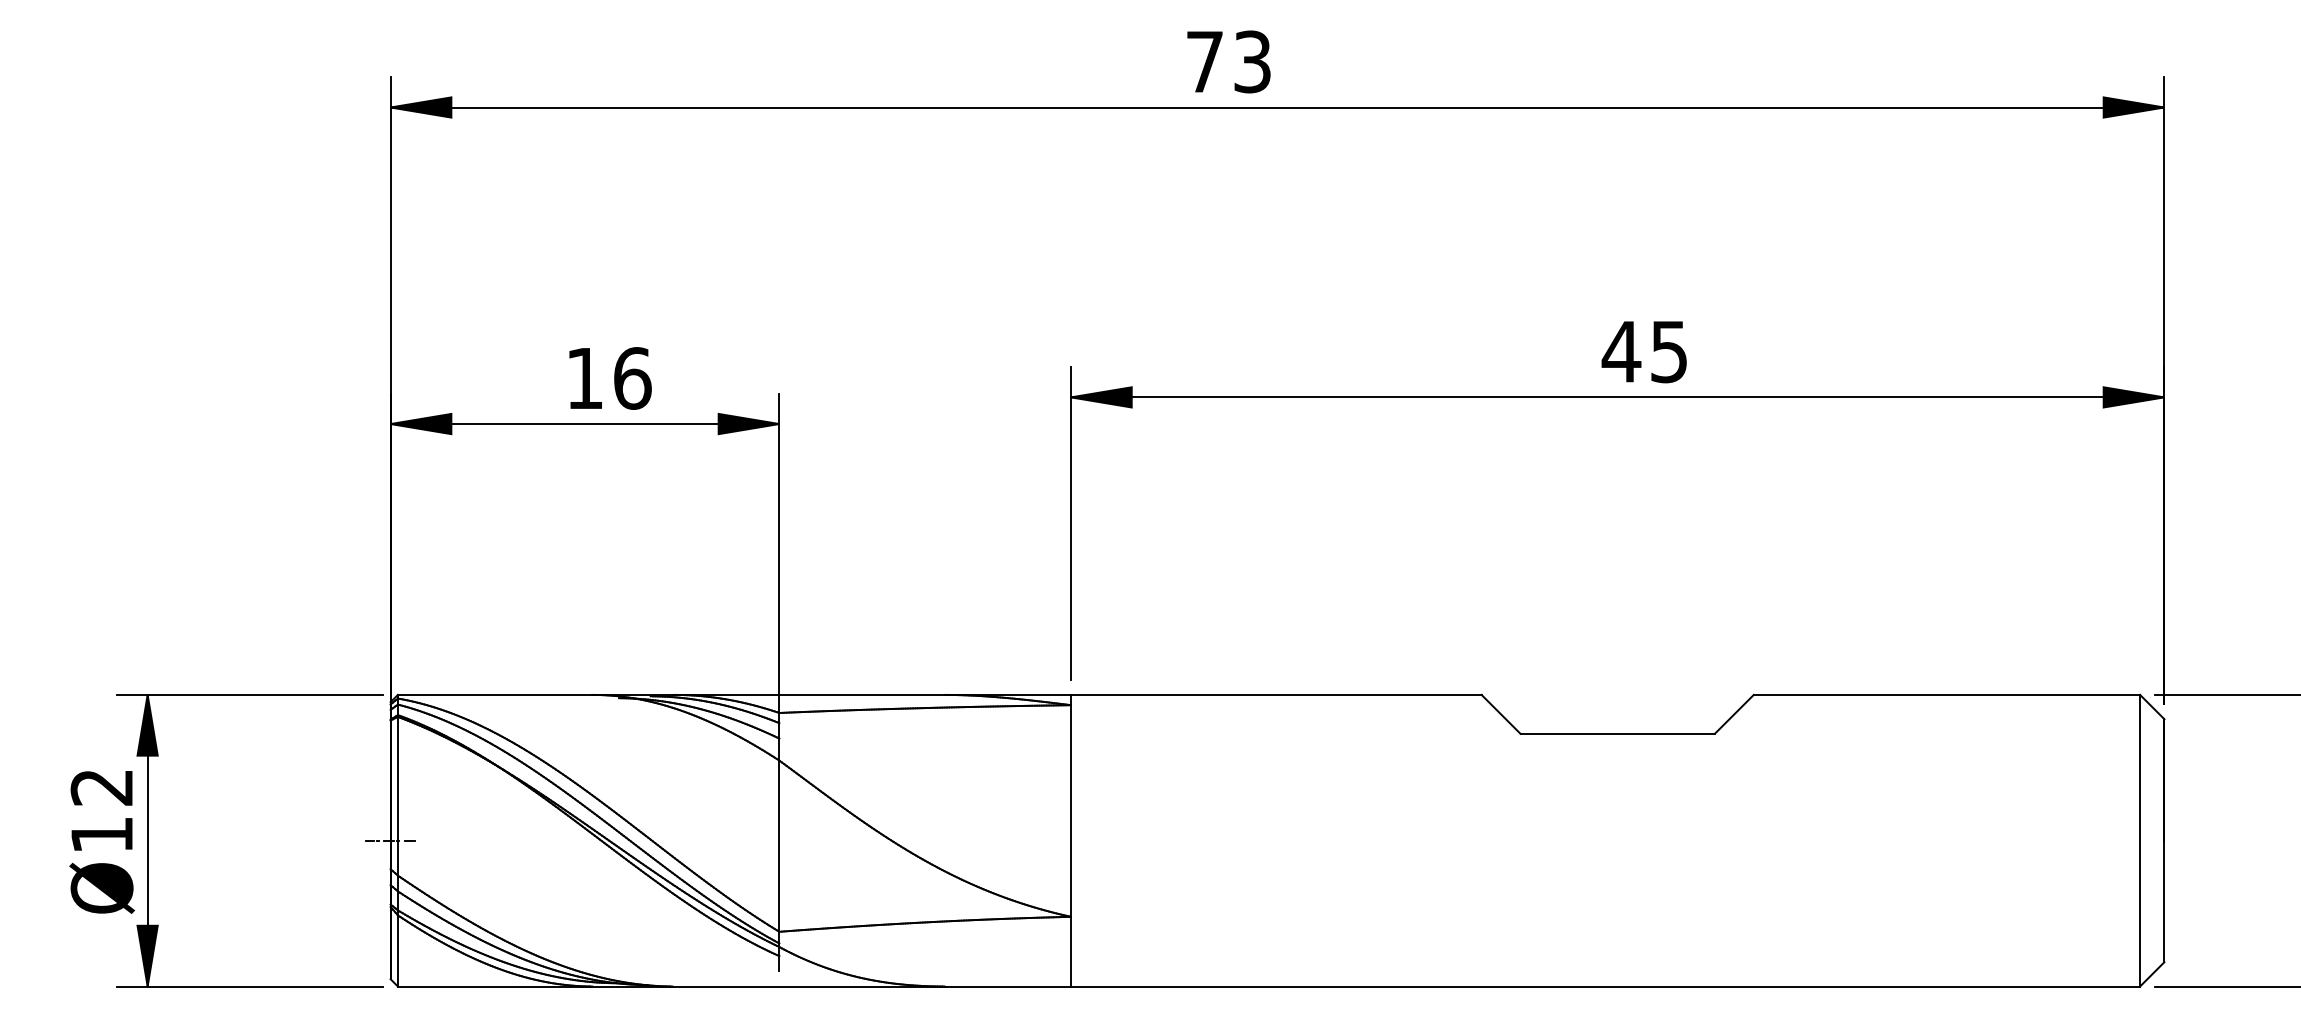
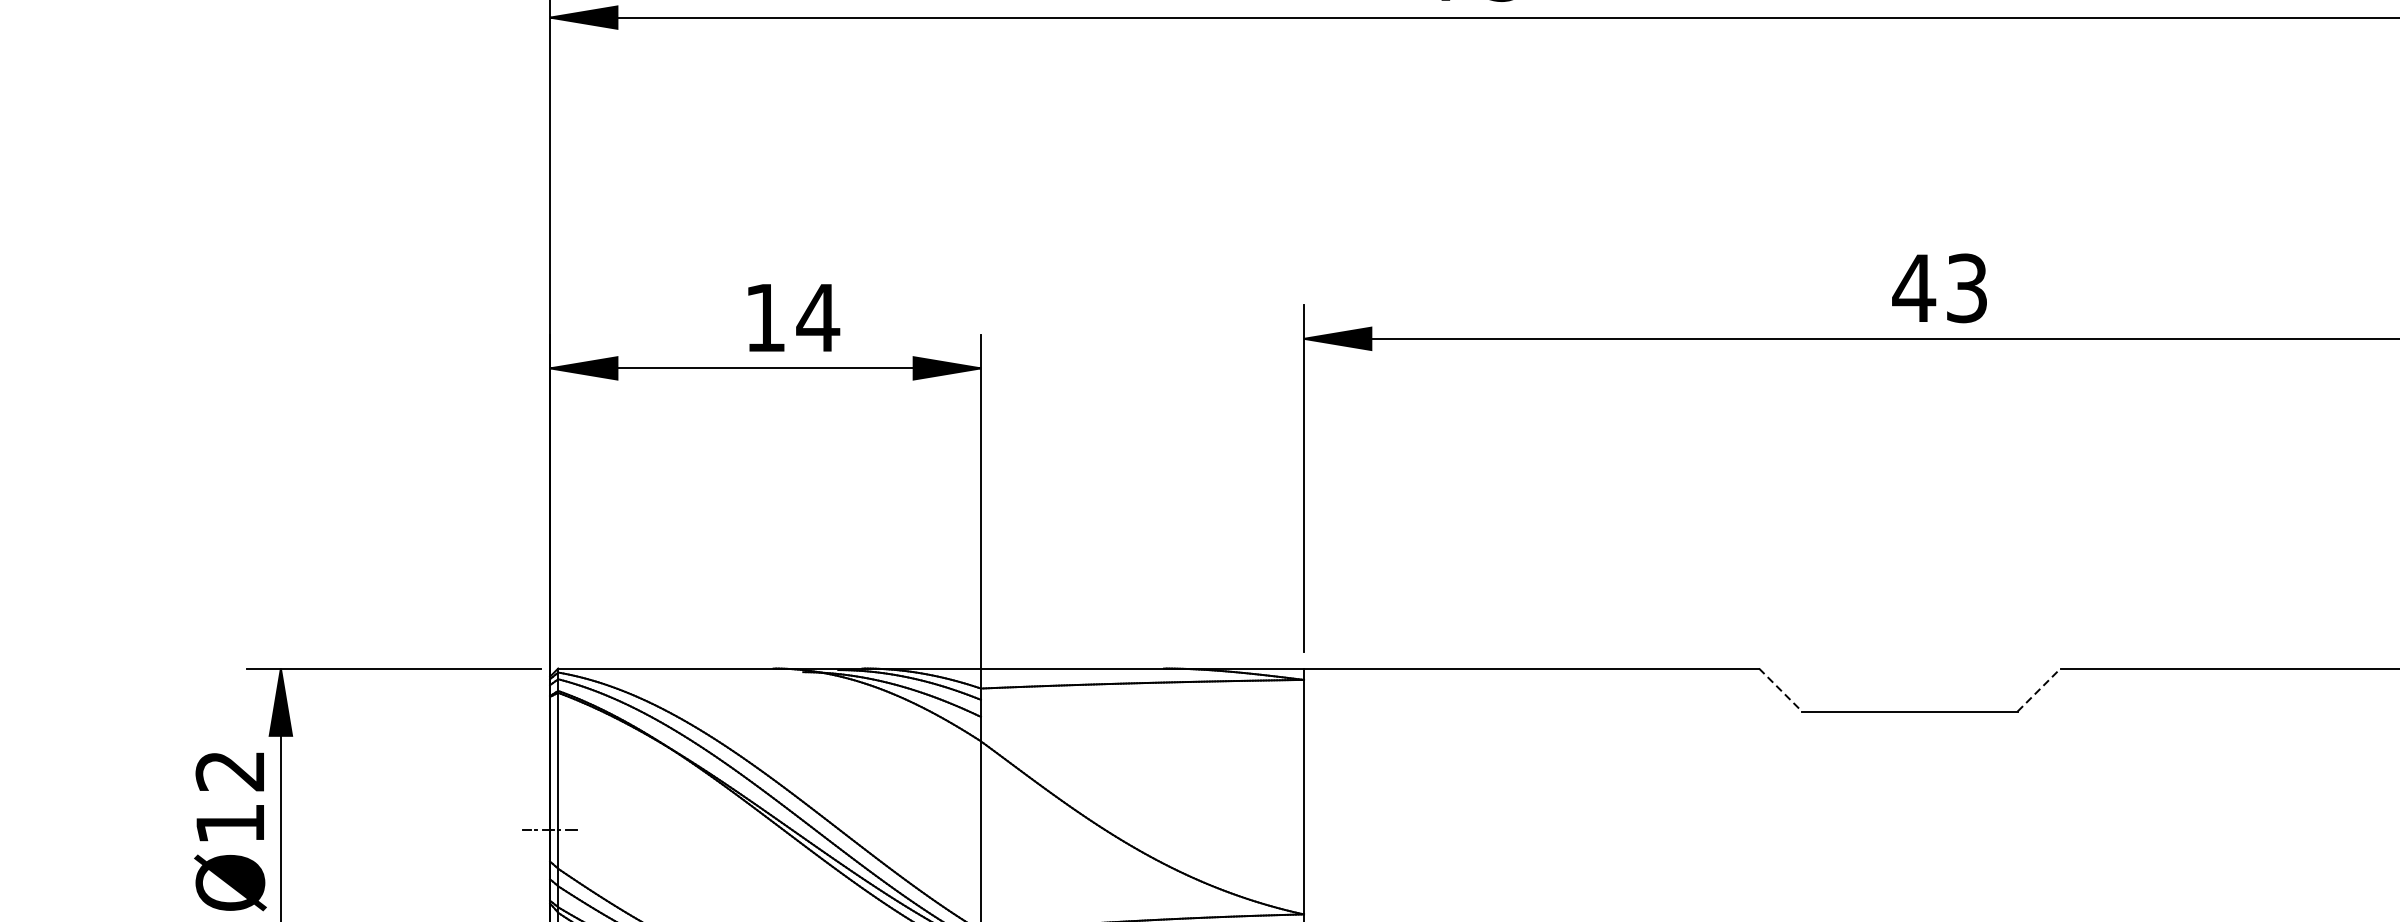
text: (1669, 351) -> (1967, 287), 45 -> 43
text: (632, 378) -> (818, 317), 16 -> 14
line: (1501, 714) -> (1781, 690), solid -> dashed
line: (1734, 714) -> (2039, 690), solid -> dashed

